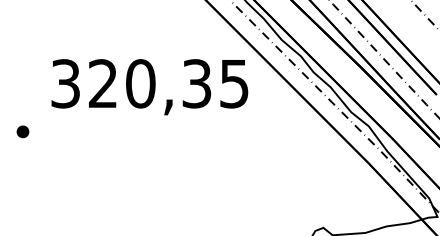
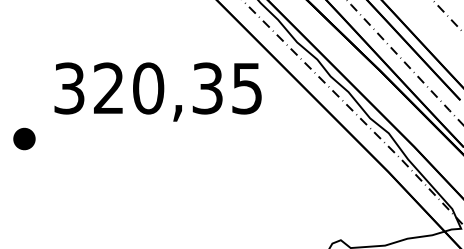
part: (22, 131) -> (23, 138), size x1.67

